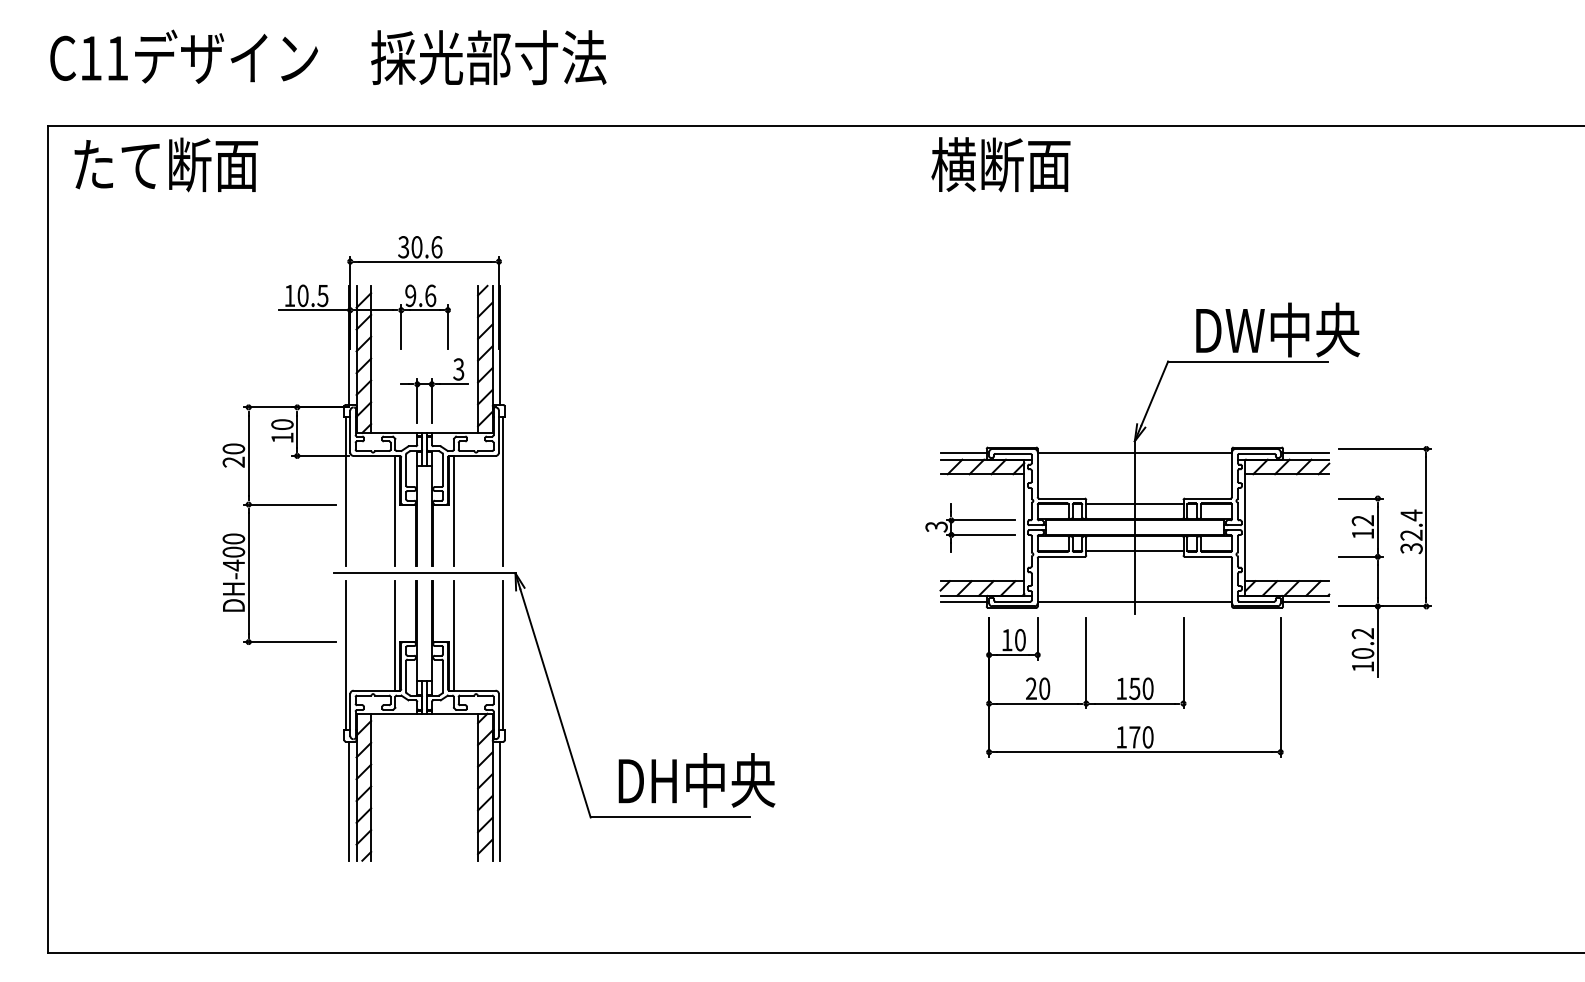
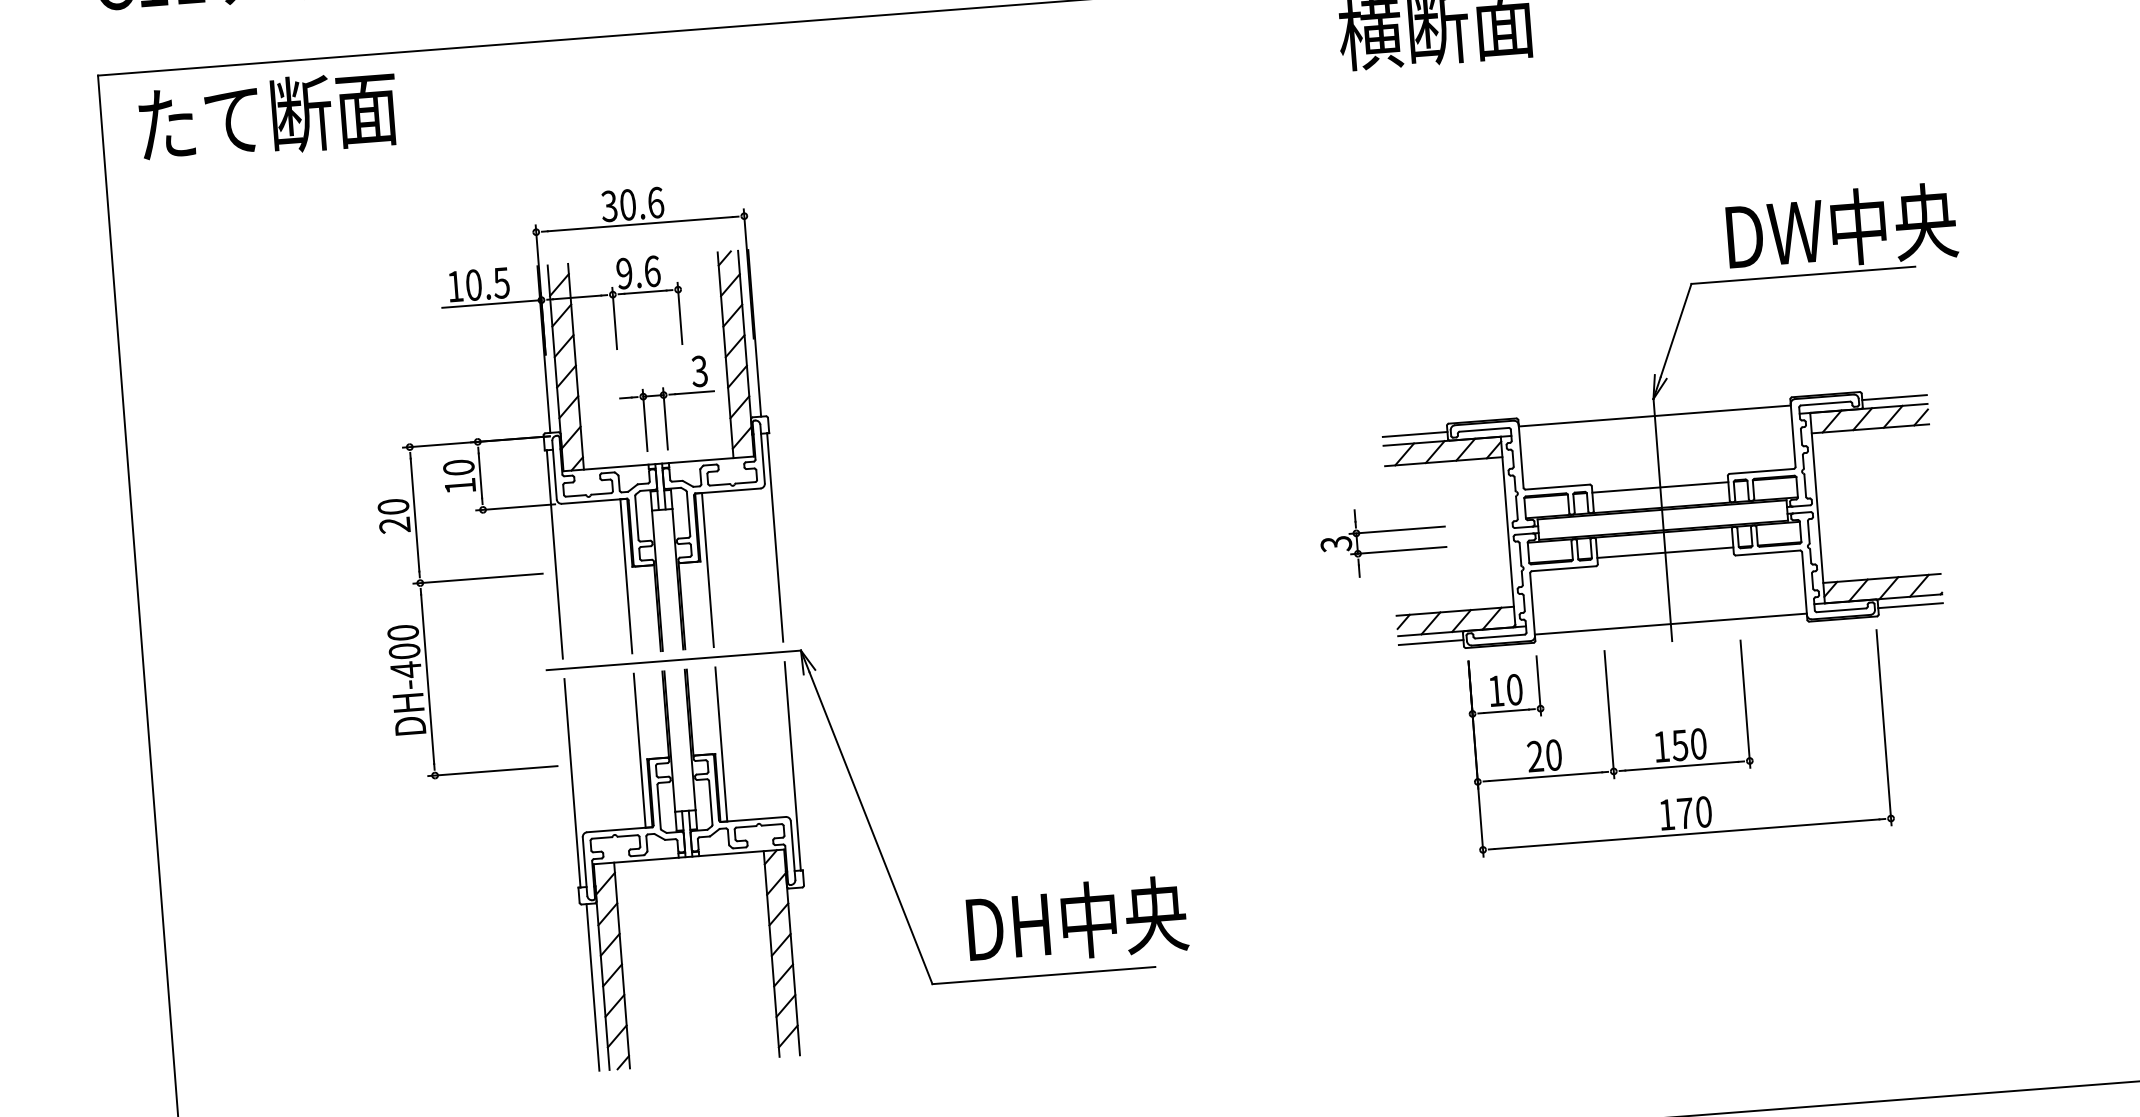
part: (970, 520) -> (1383, 531), moved
part: (1384, 561) -> (2015, 540), removed
line: (499, 800) -> (803, 970), removed

